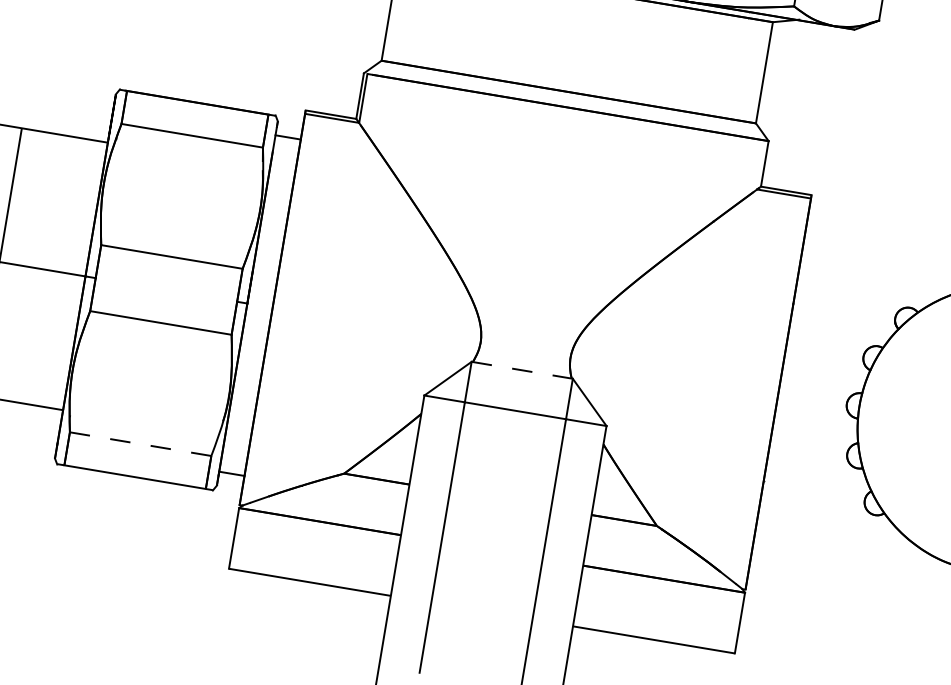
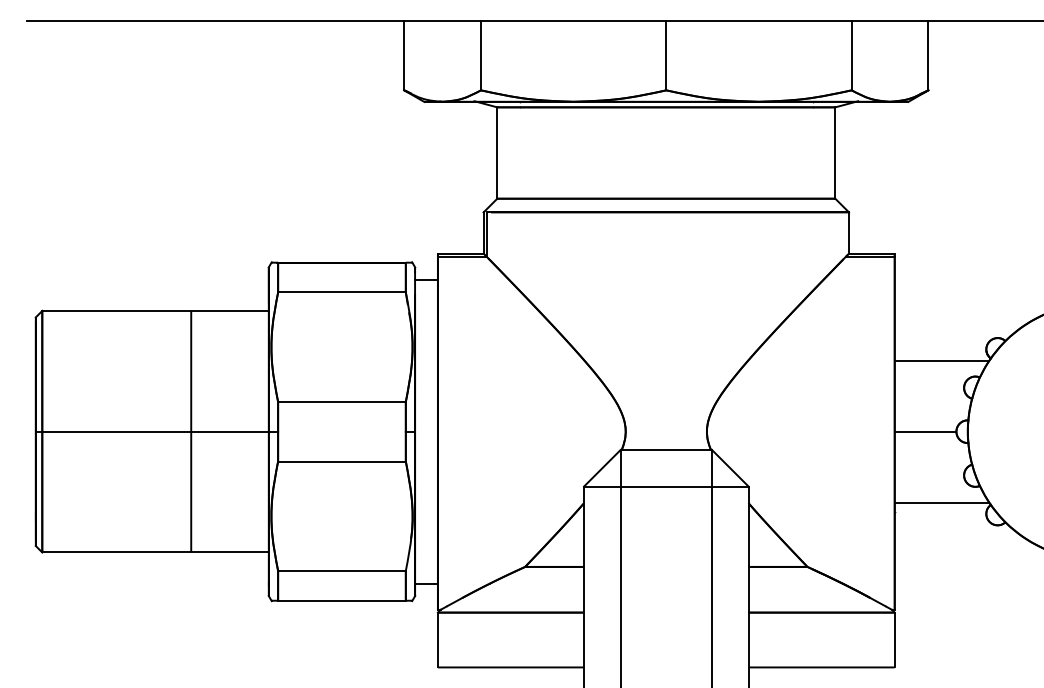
line: (843, 322) -> (941, 360), added
line: (522, 369) -> (666, 449), dashed -> solid
line: (812, 397) -> (925, 431), added
line: (140, 443) -> (341, 570), dashed -> solid
line: (817, 479) -> (941, 502), added

